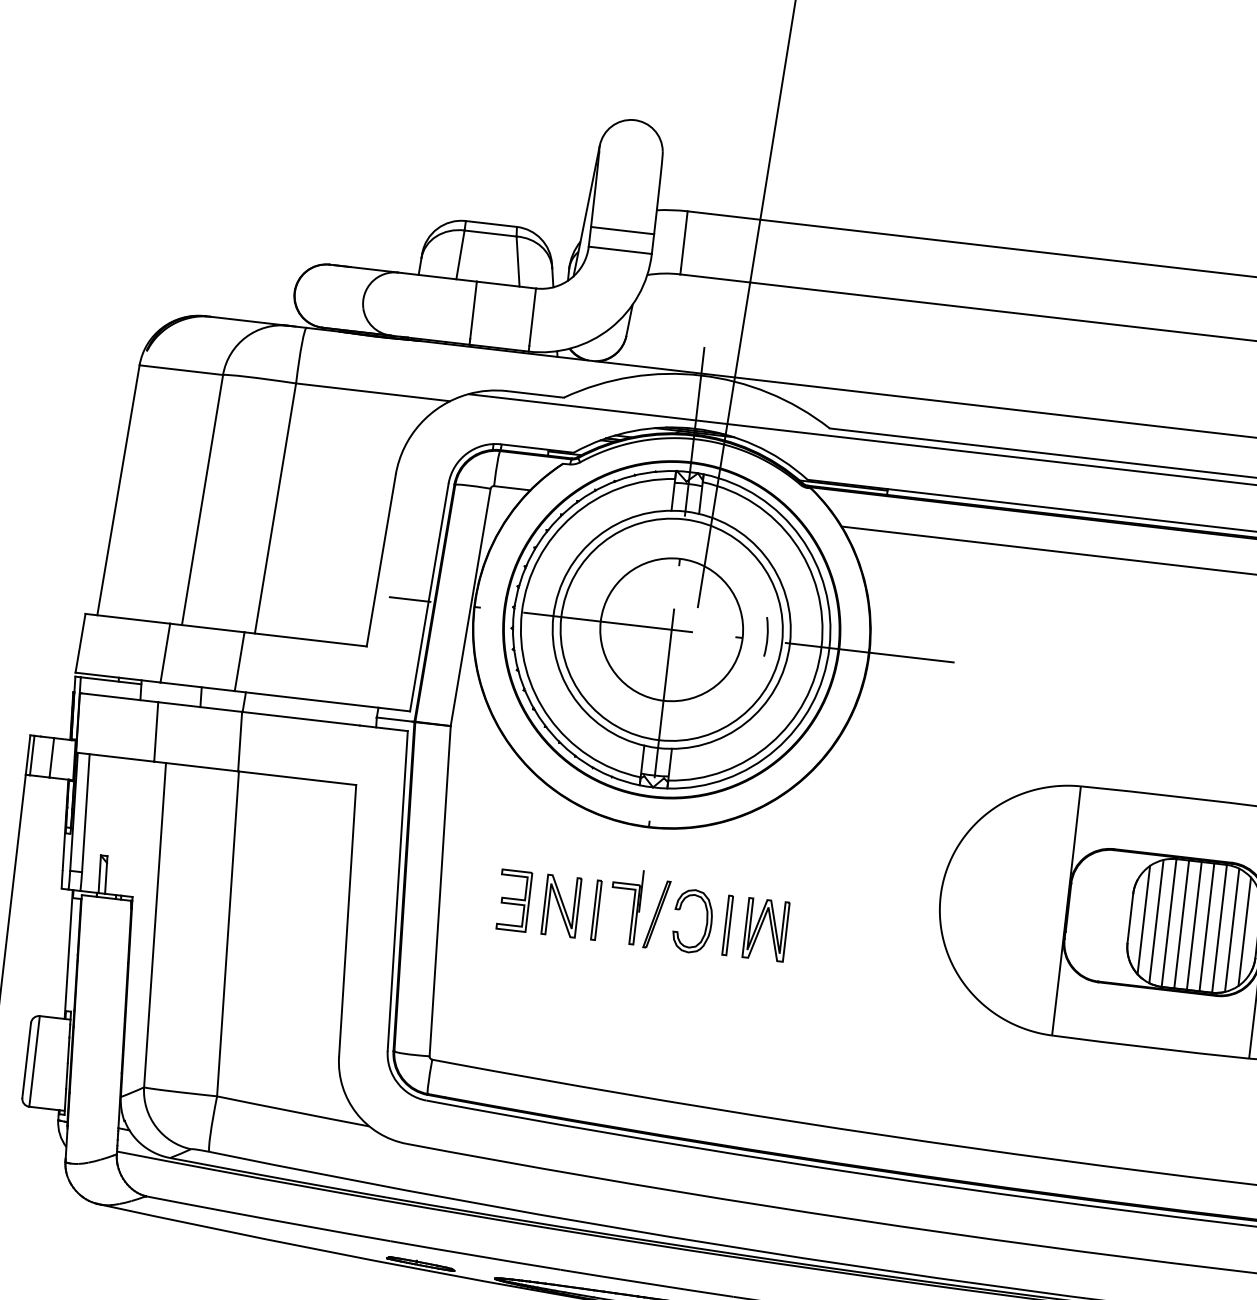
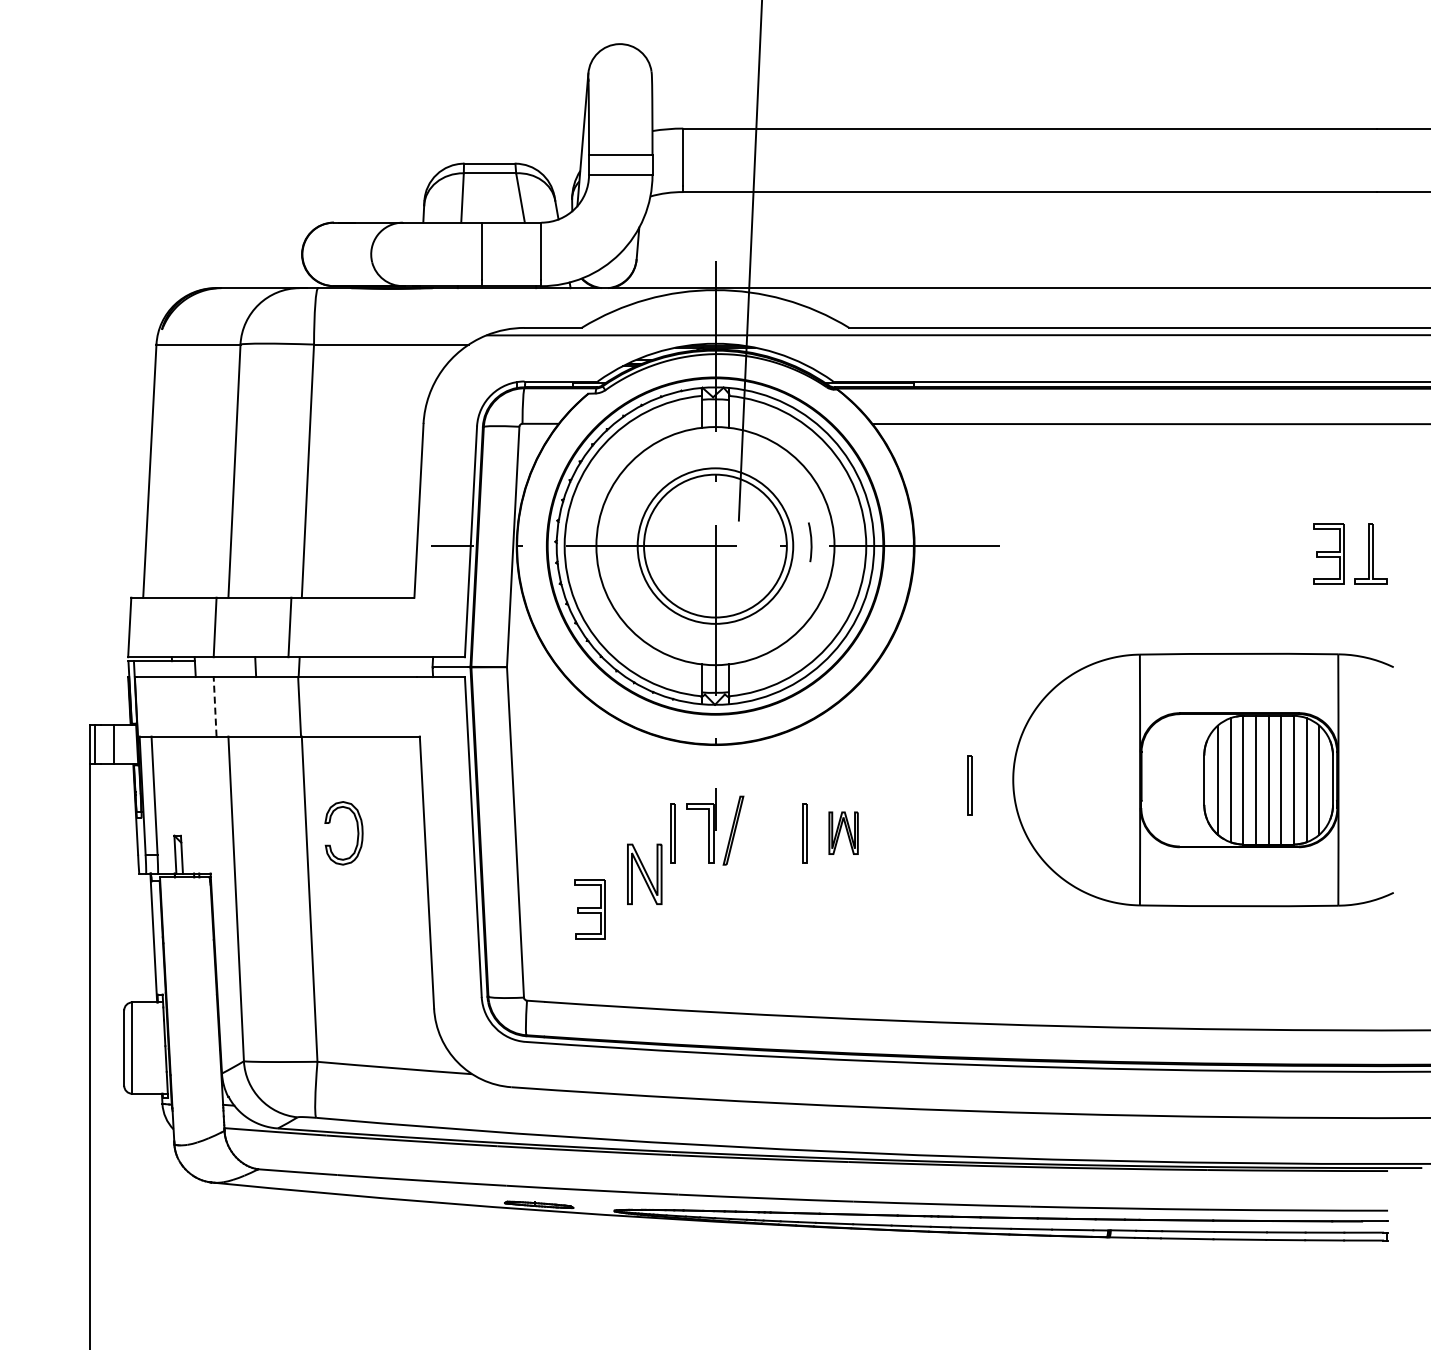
circle: (671, 630) -> (715, 546), size x0.7
line: (156, 731) -> (215, 706), solid -> dashed
part: (896, 896) -> (969, 785), added
part: (513, 900) -> (589, 909), moved
part: (561, 905) -> (644, 873), moved
part: (706, 923) -> (357, 833), moved
part: (765, 929) -> (843, 832), size x0.7

